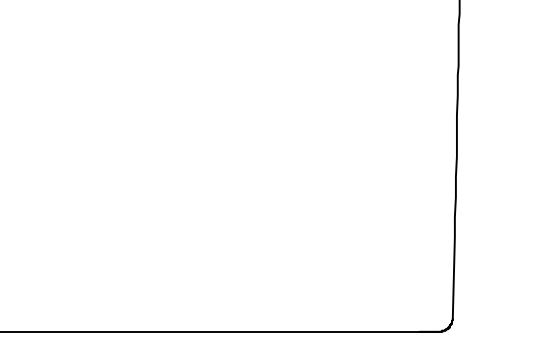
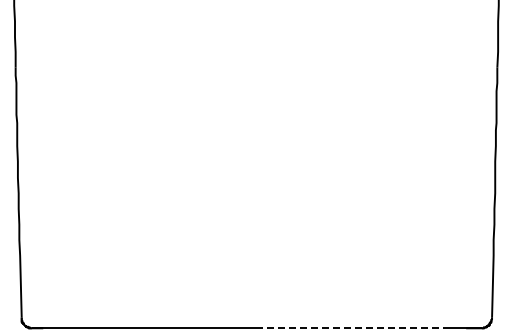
line: (270, 332) -> (351, 328), solid -> dashed

